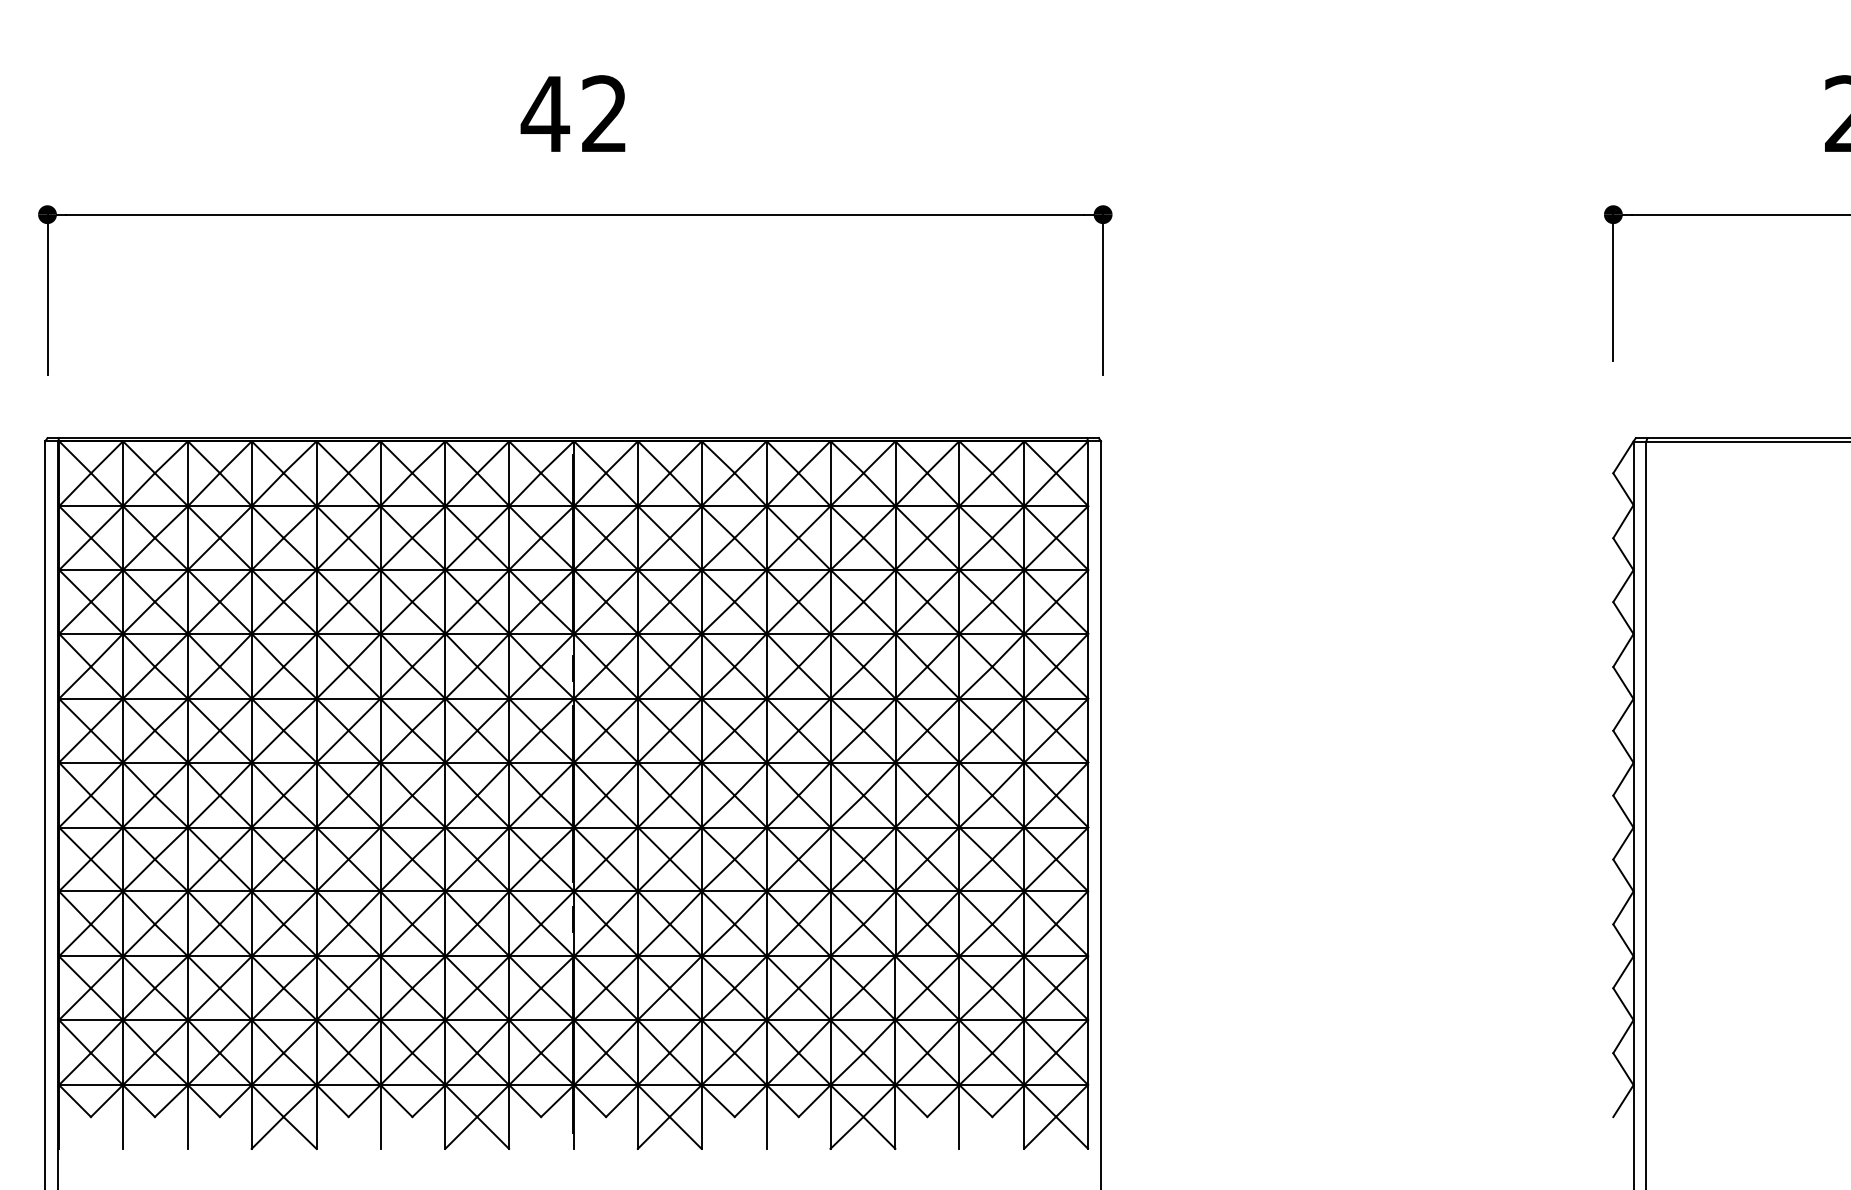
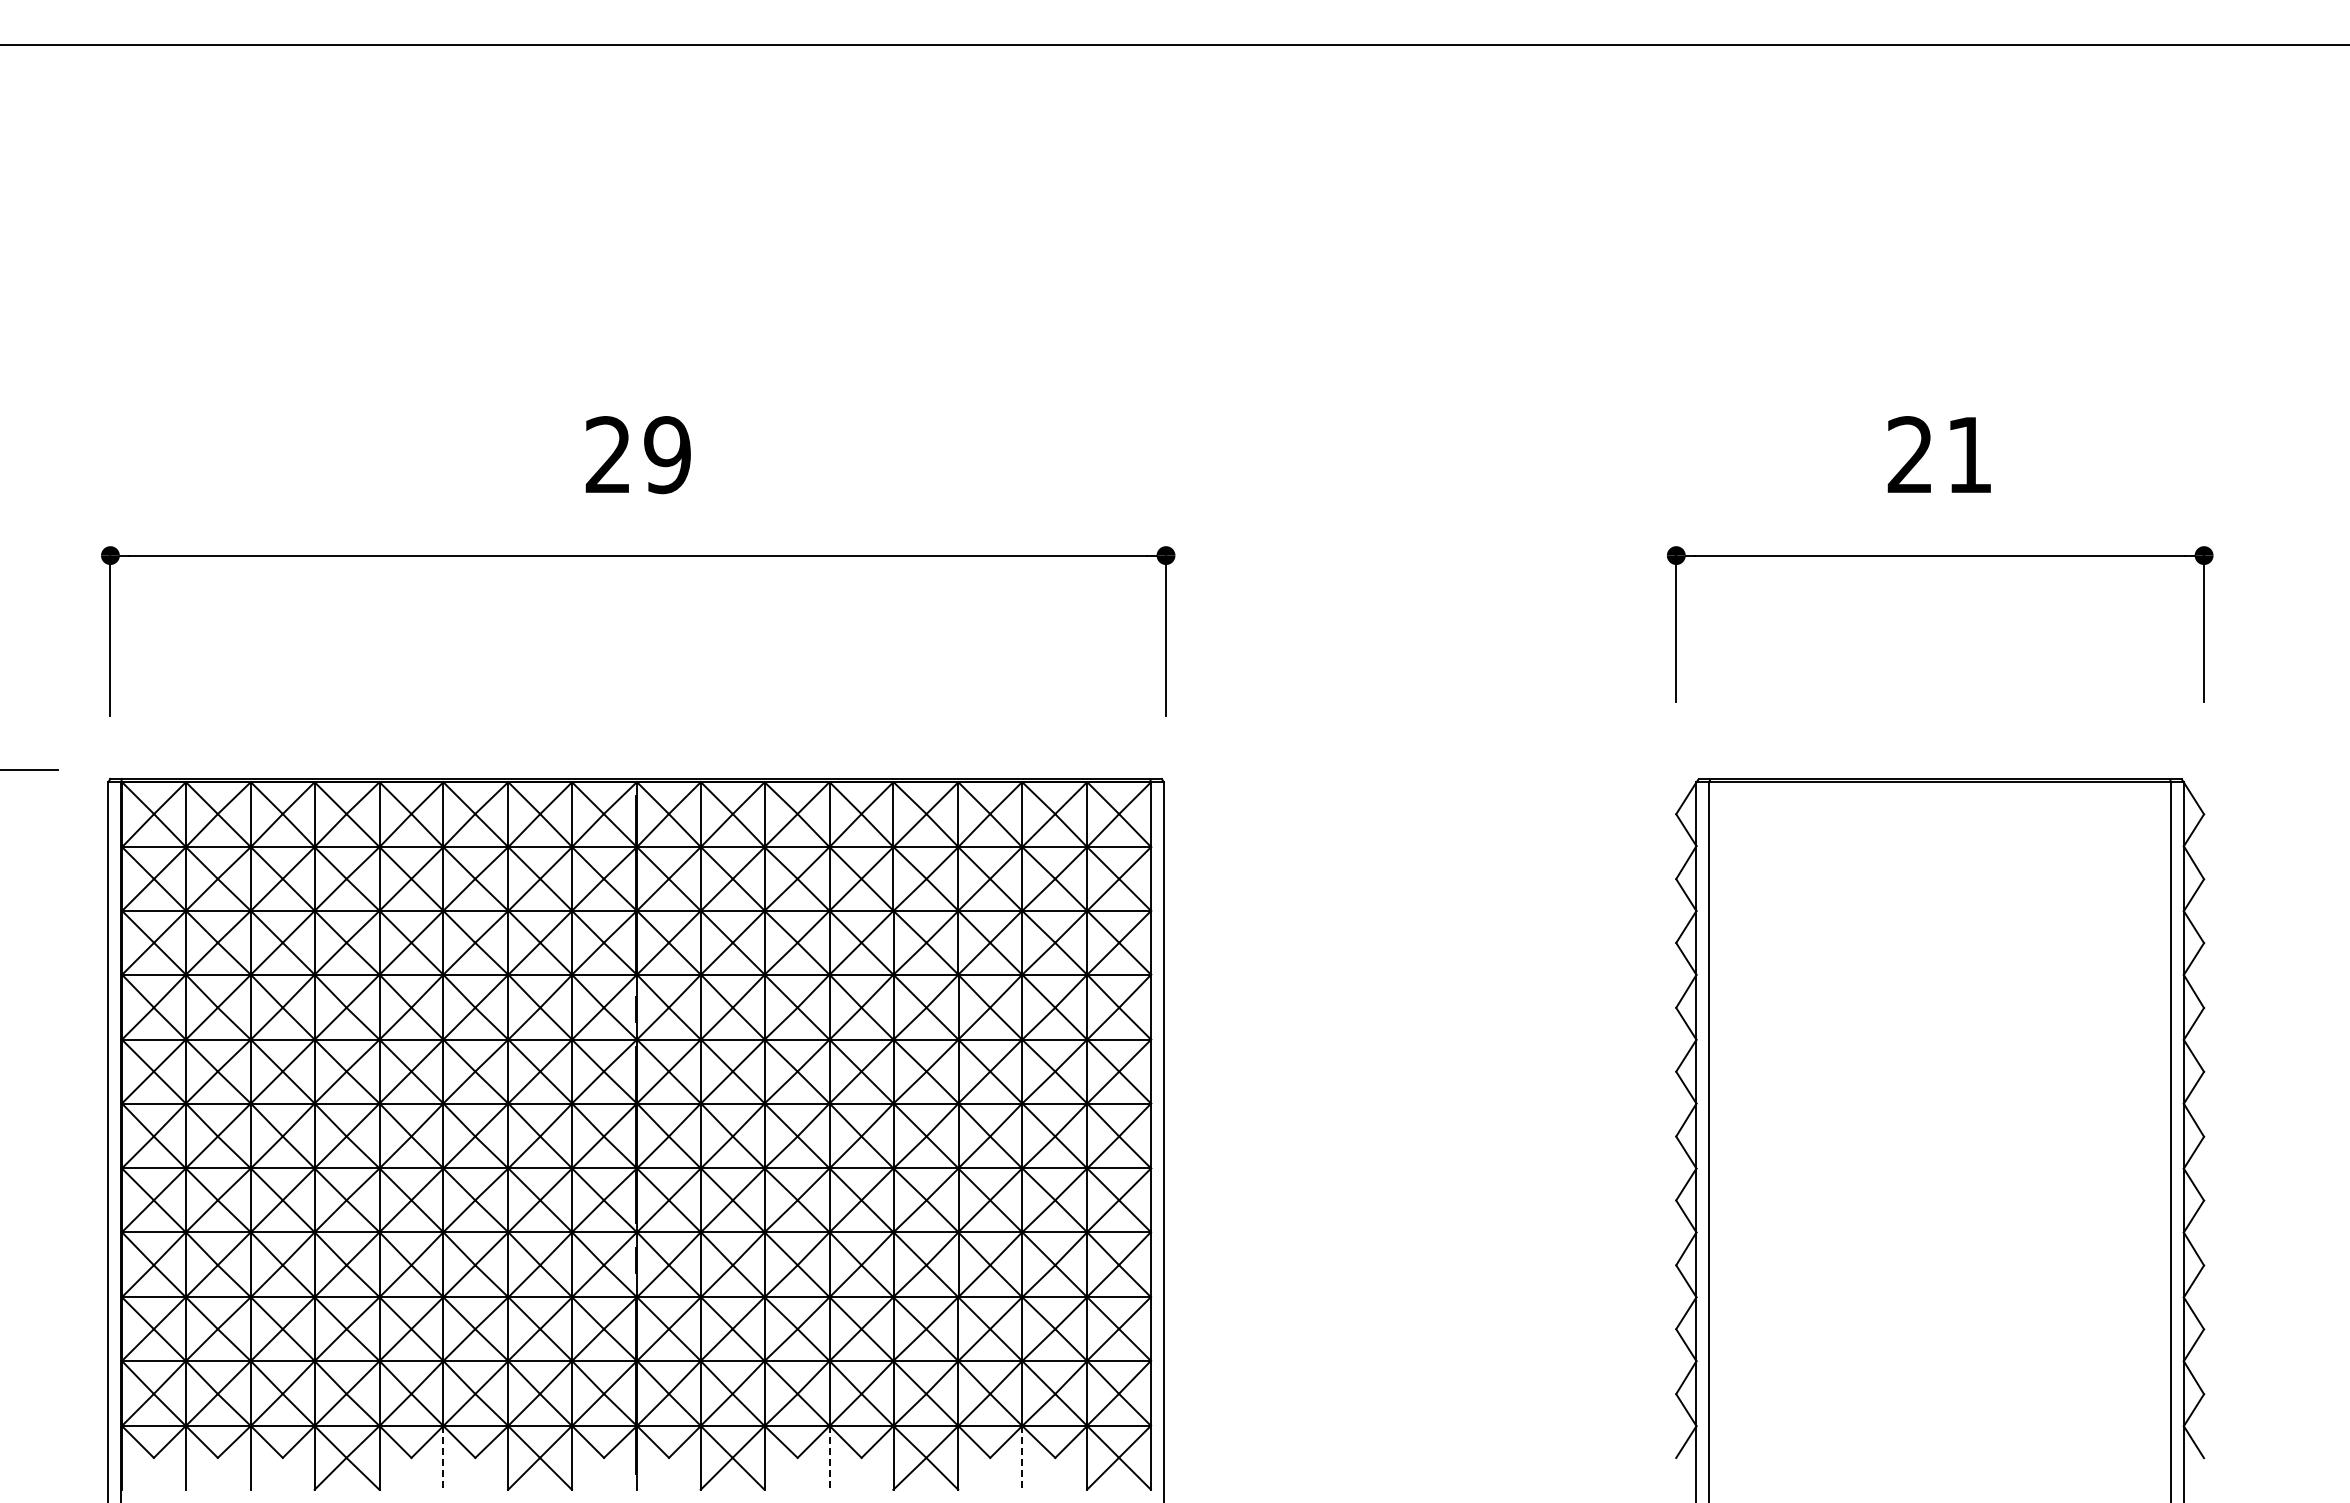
text: (573, 114) -> (636, 455), 42 -> 29
line: (380, 1116) -> (443, 1457), solid -> dashed
line: (766, 1116) -> (829, 1457), solid -> dashed
line: (959, 1116) -> (1022, 1457), solid -> dashed

